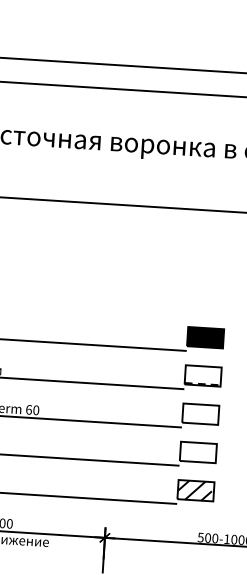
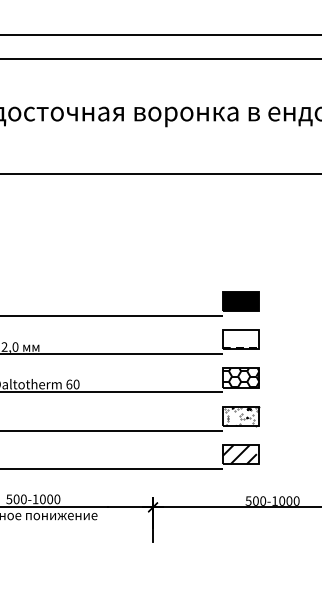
hatch: (200, 413) -> (240, 377), added
hatch: (199, 452) -> (241, 416), added

